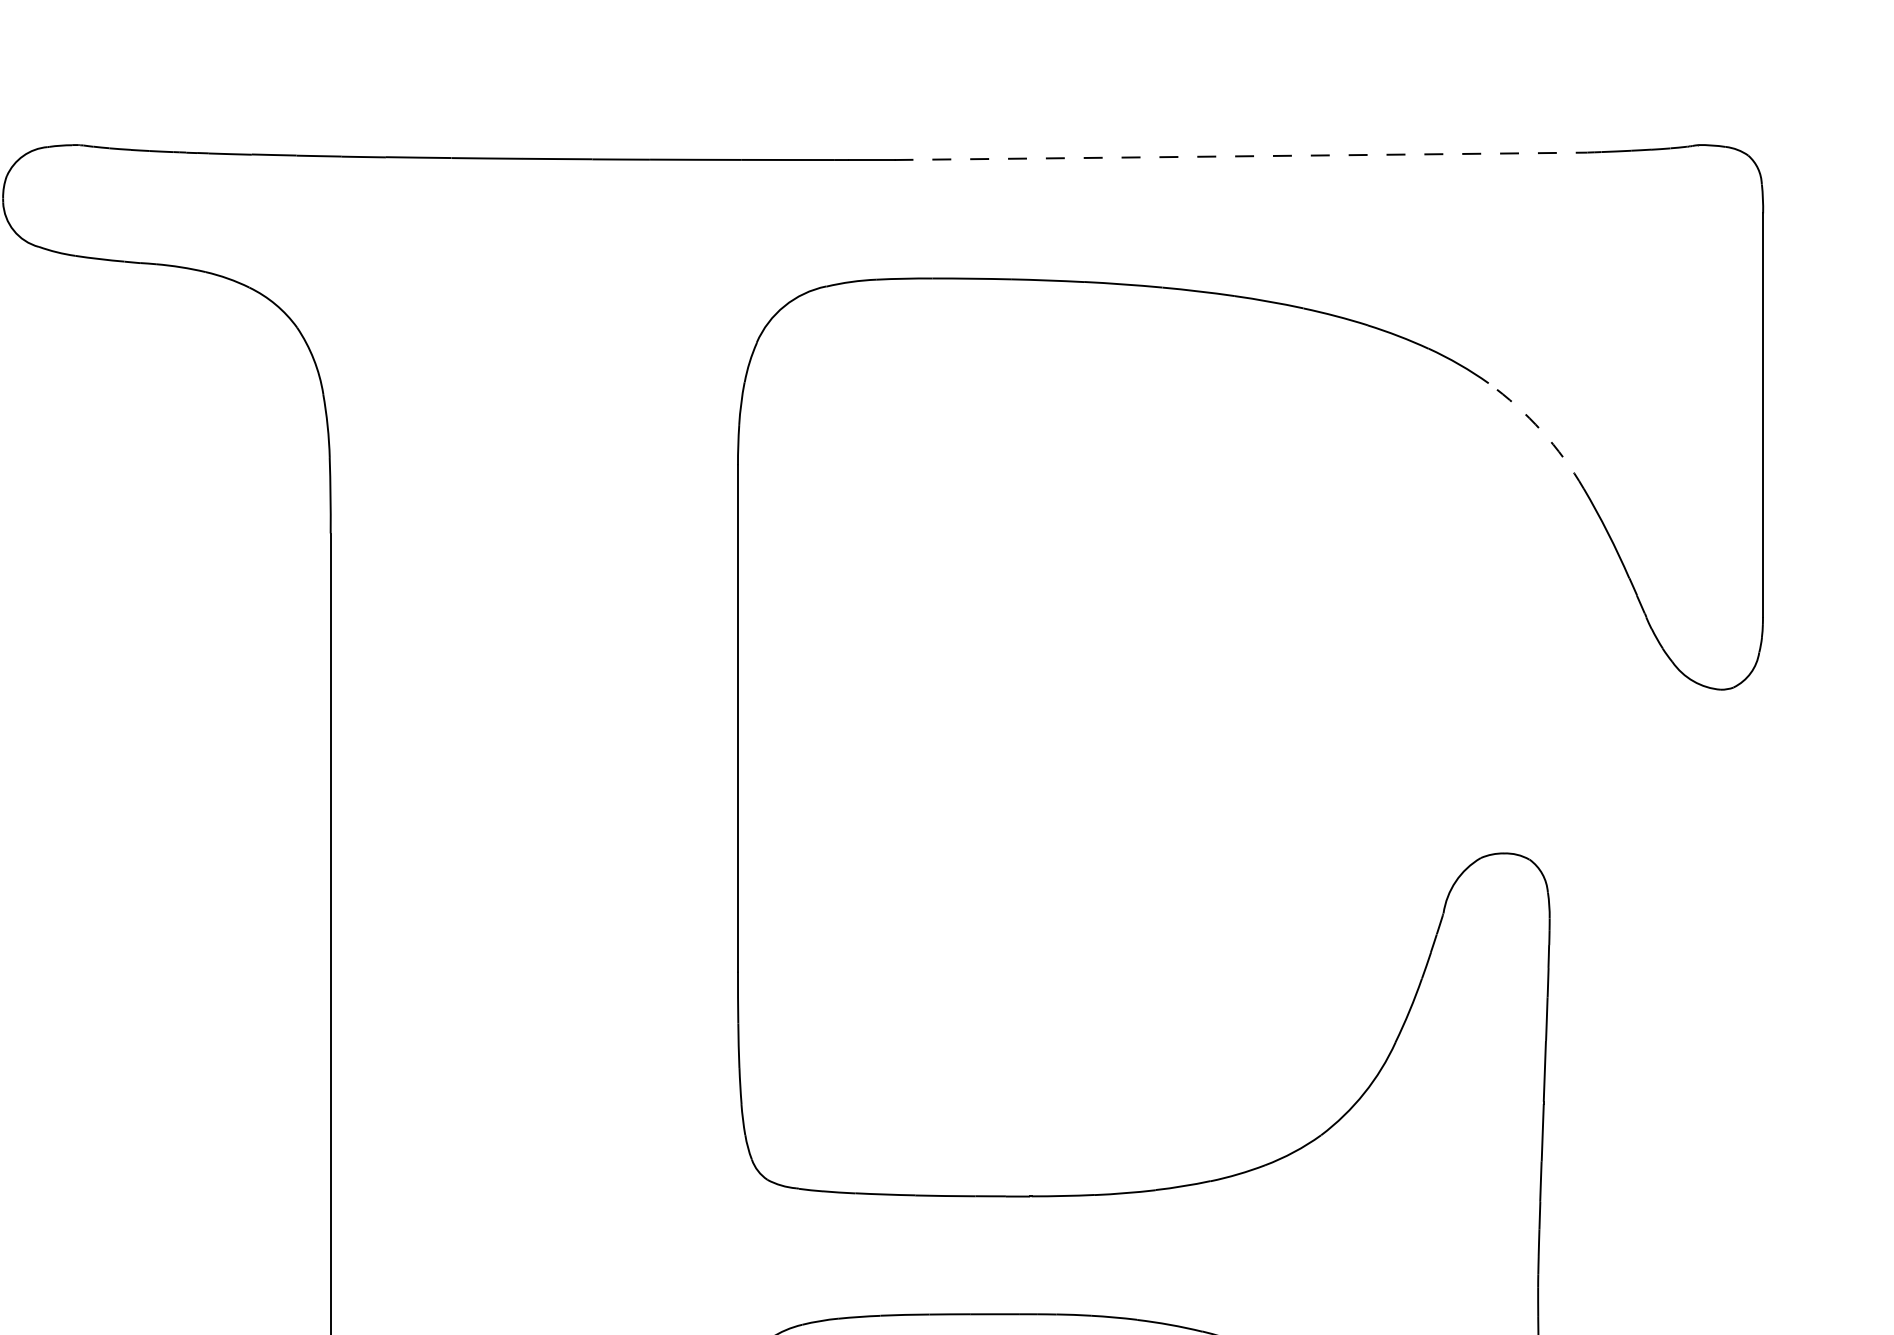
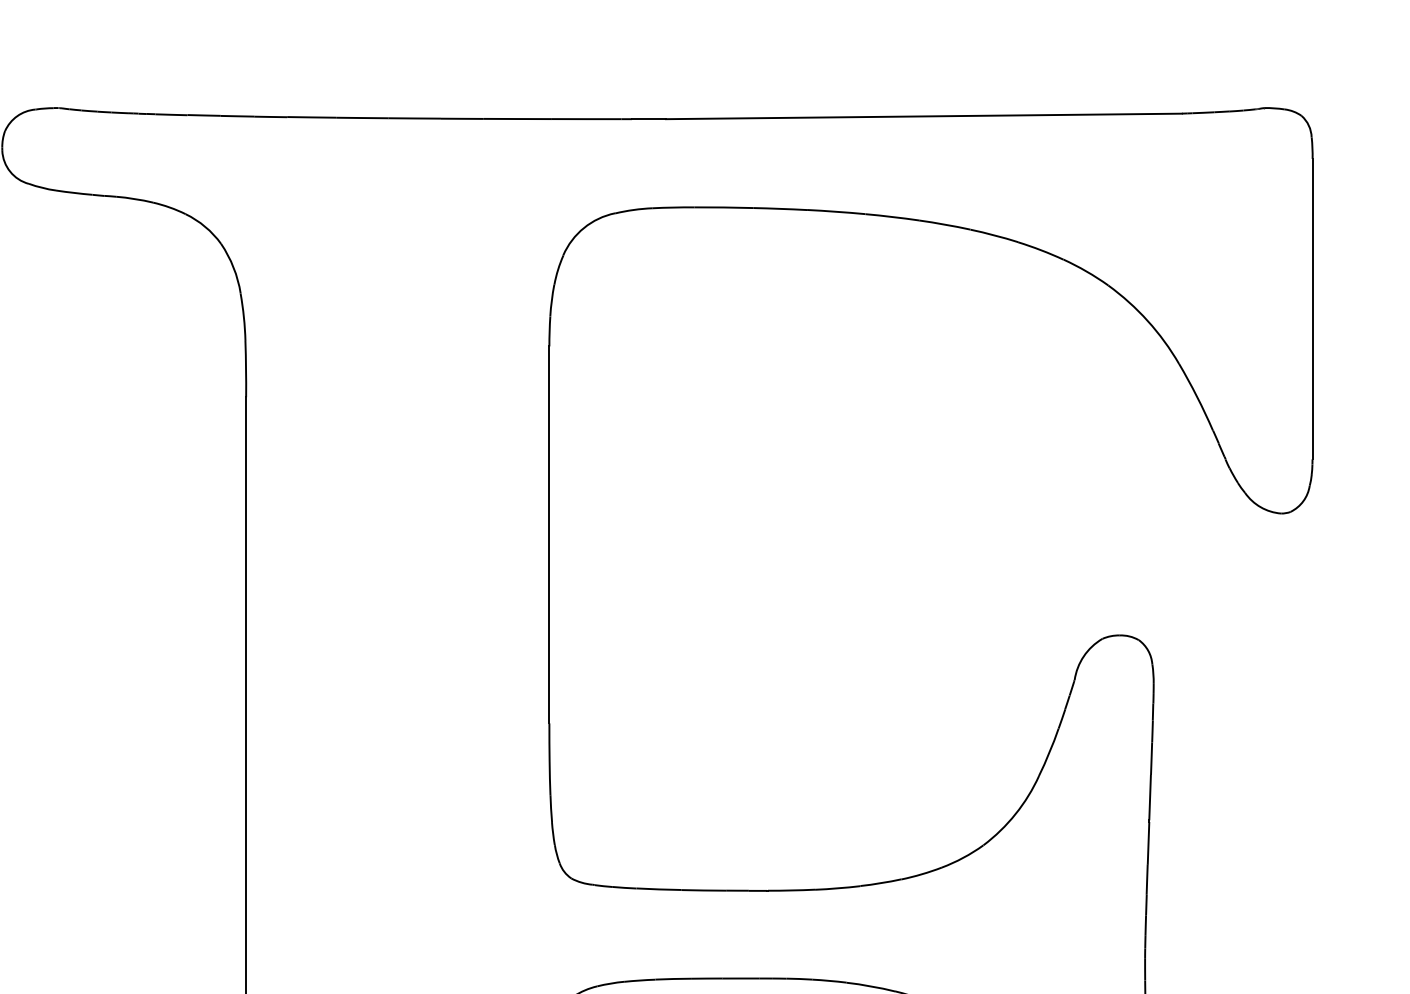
line: (1241, 156) -> (924, 116), dashed -> solid
arc: (1541, 431) -> (1147, 321), dashed -> solid

